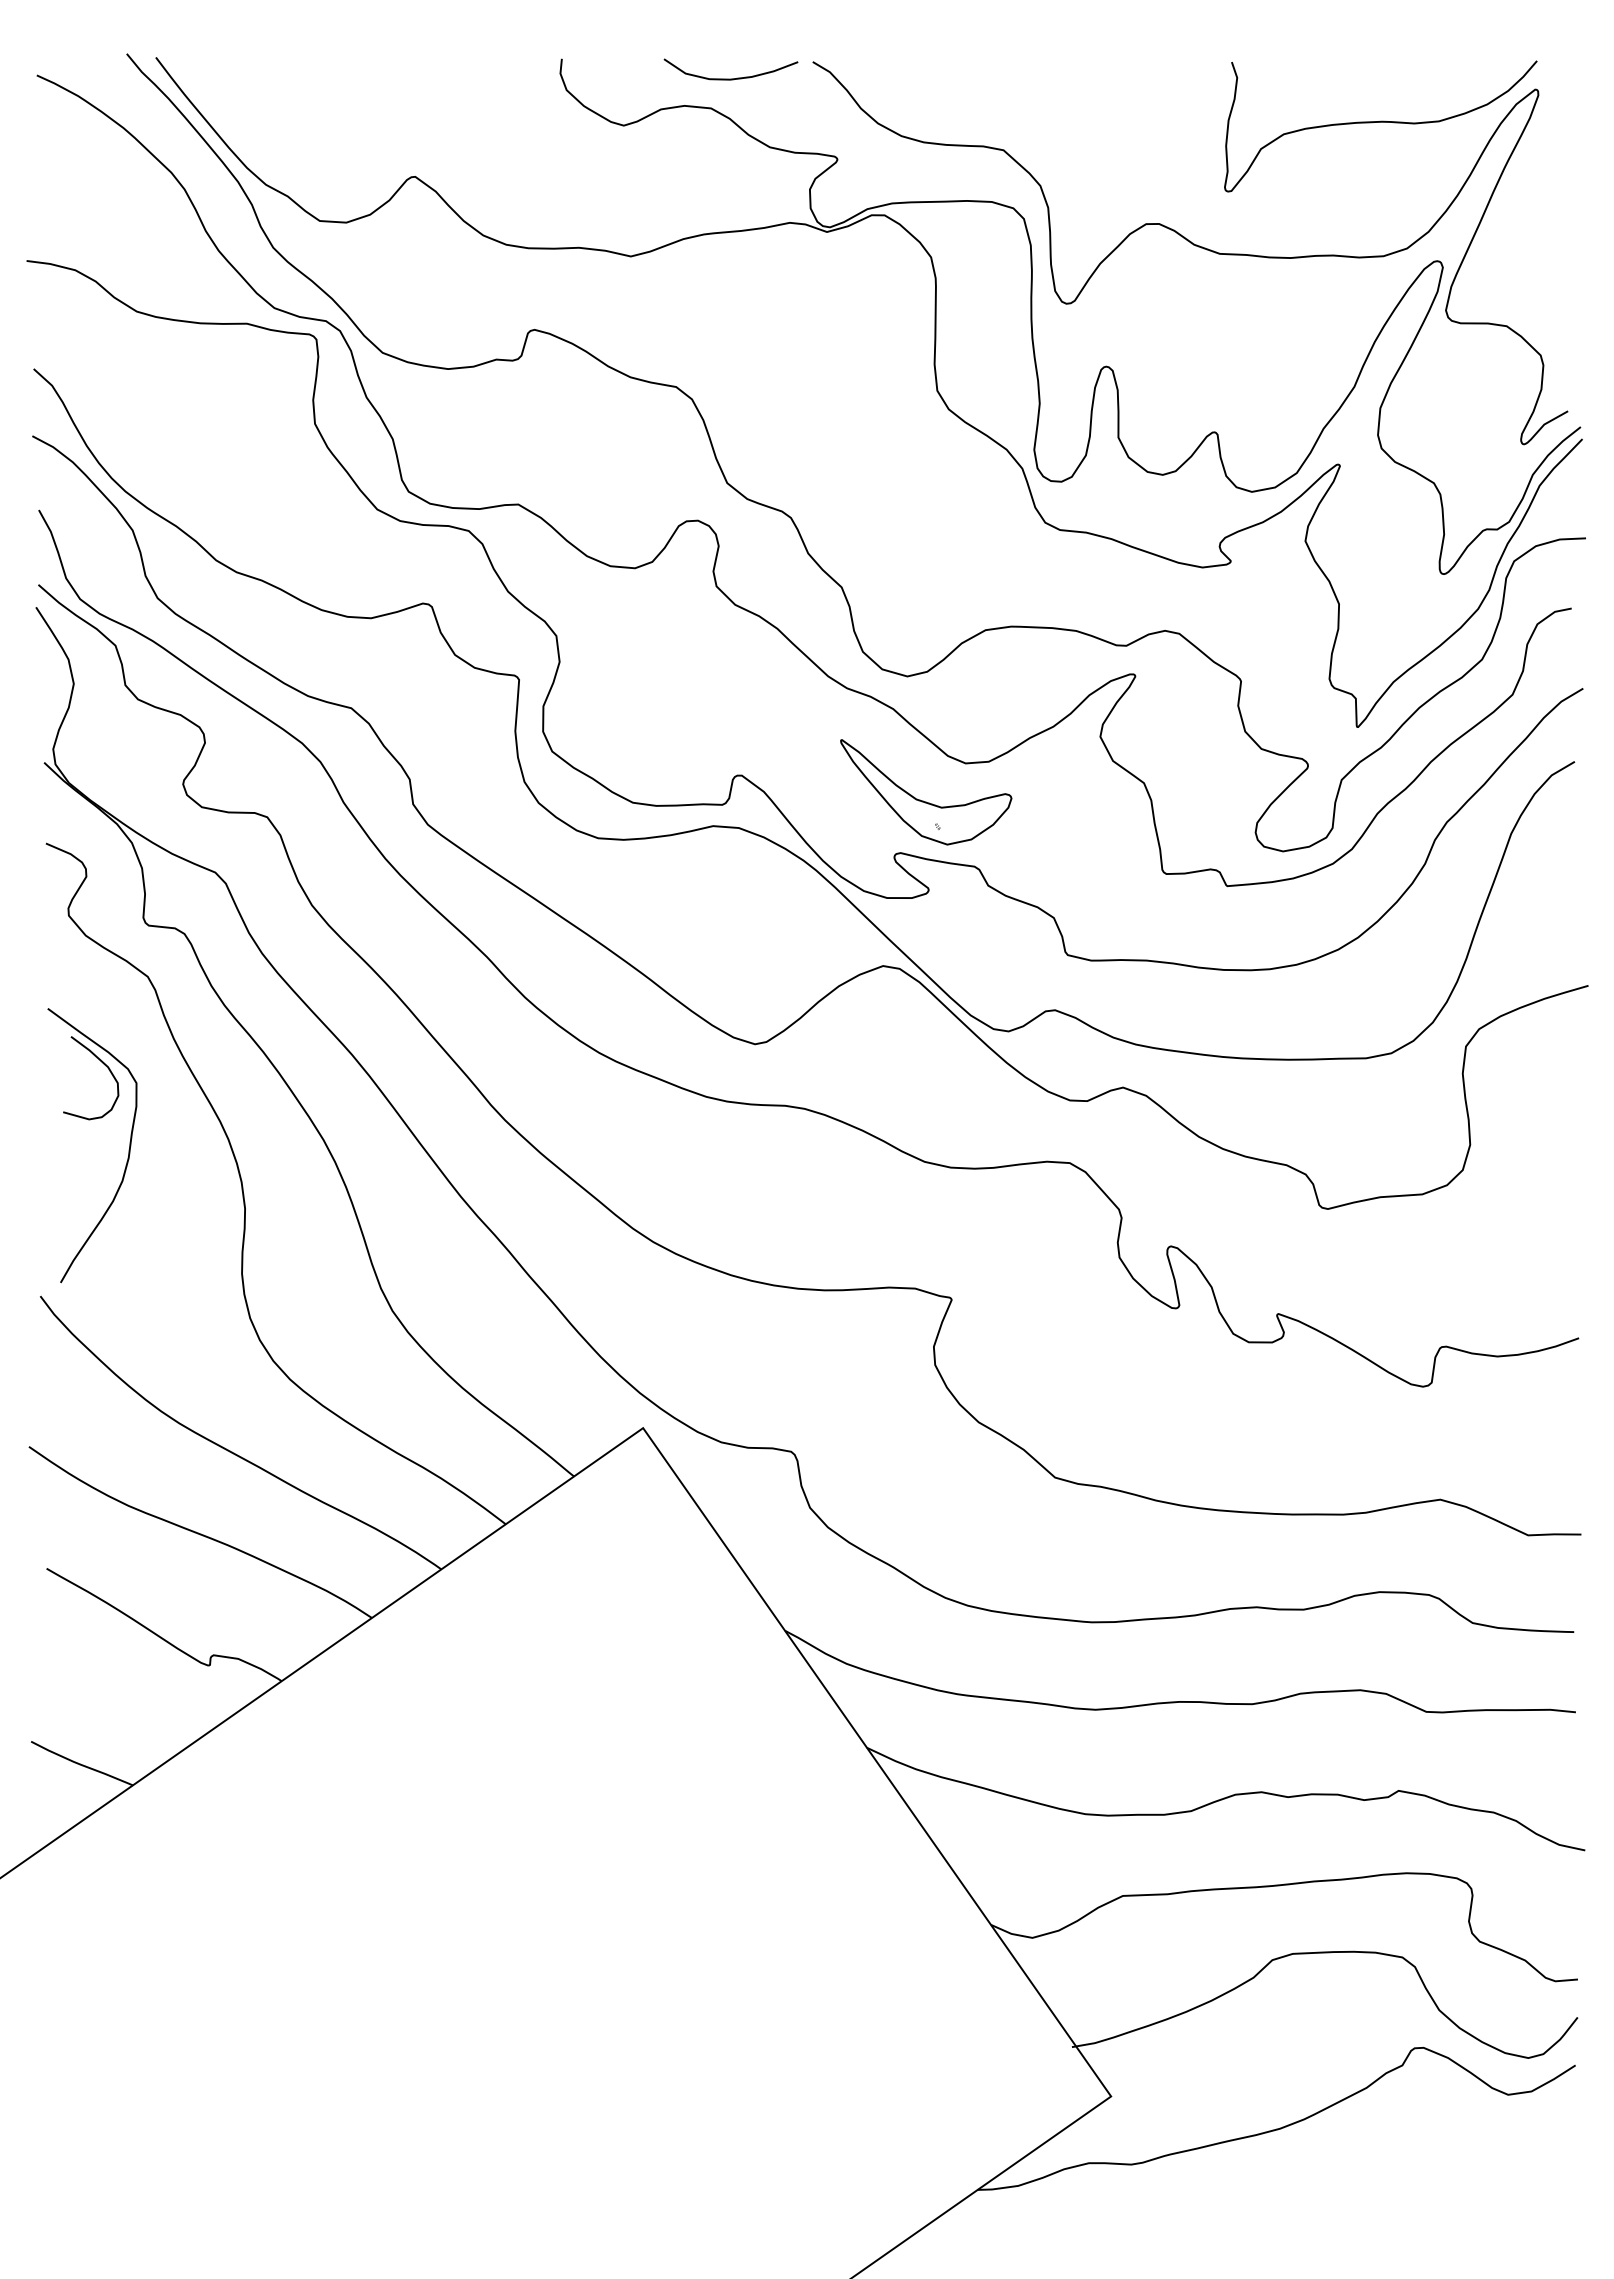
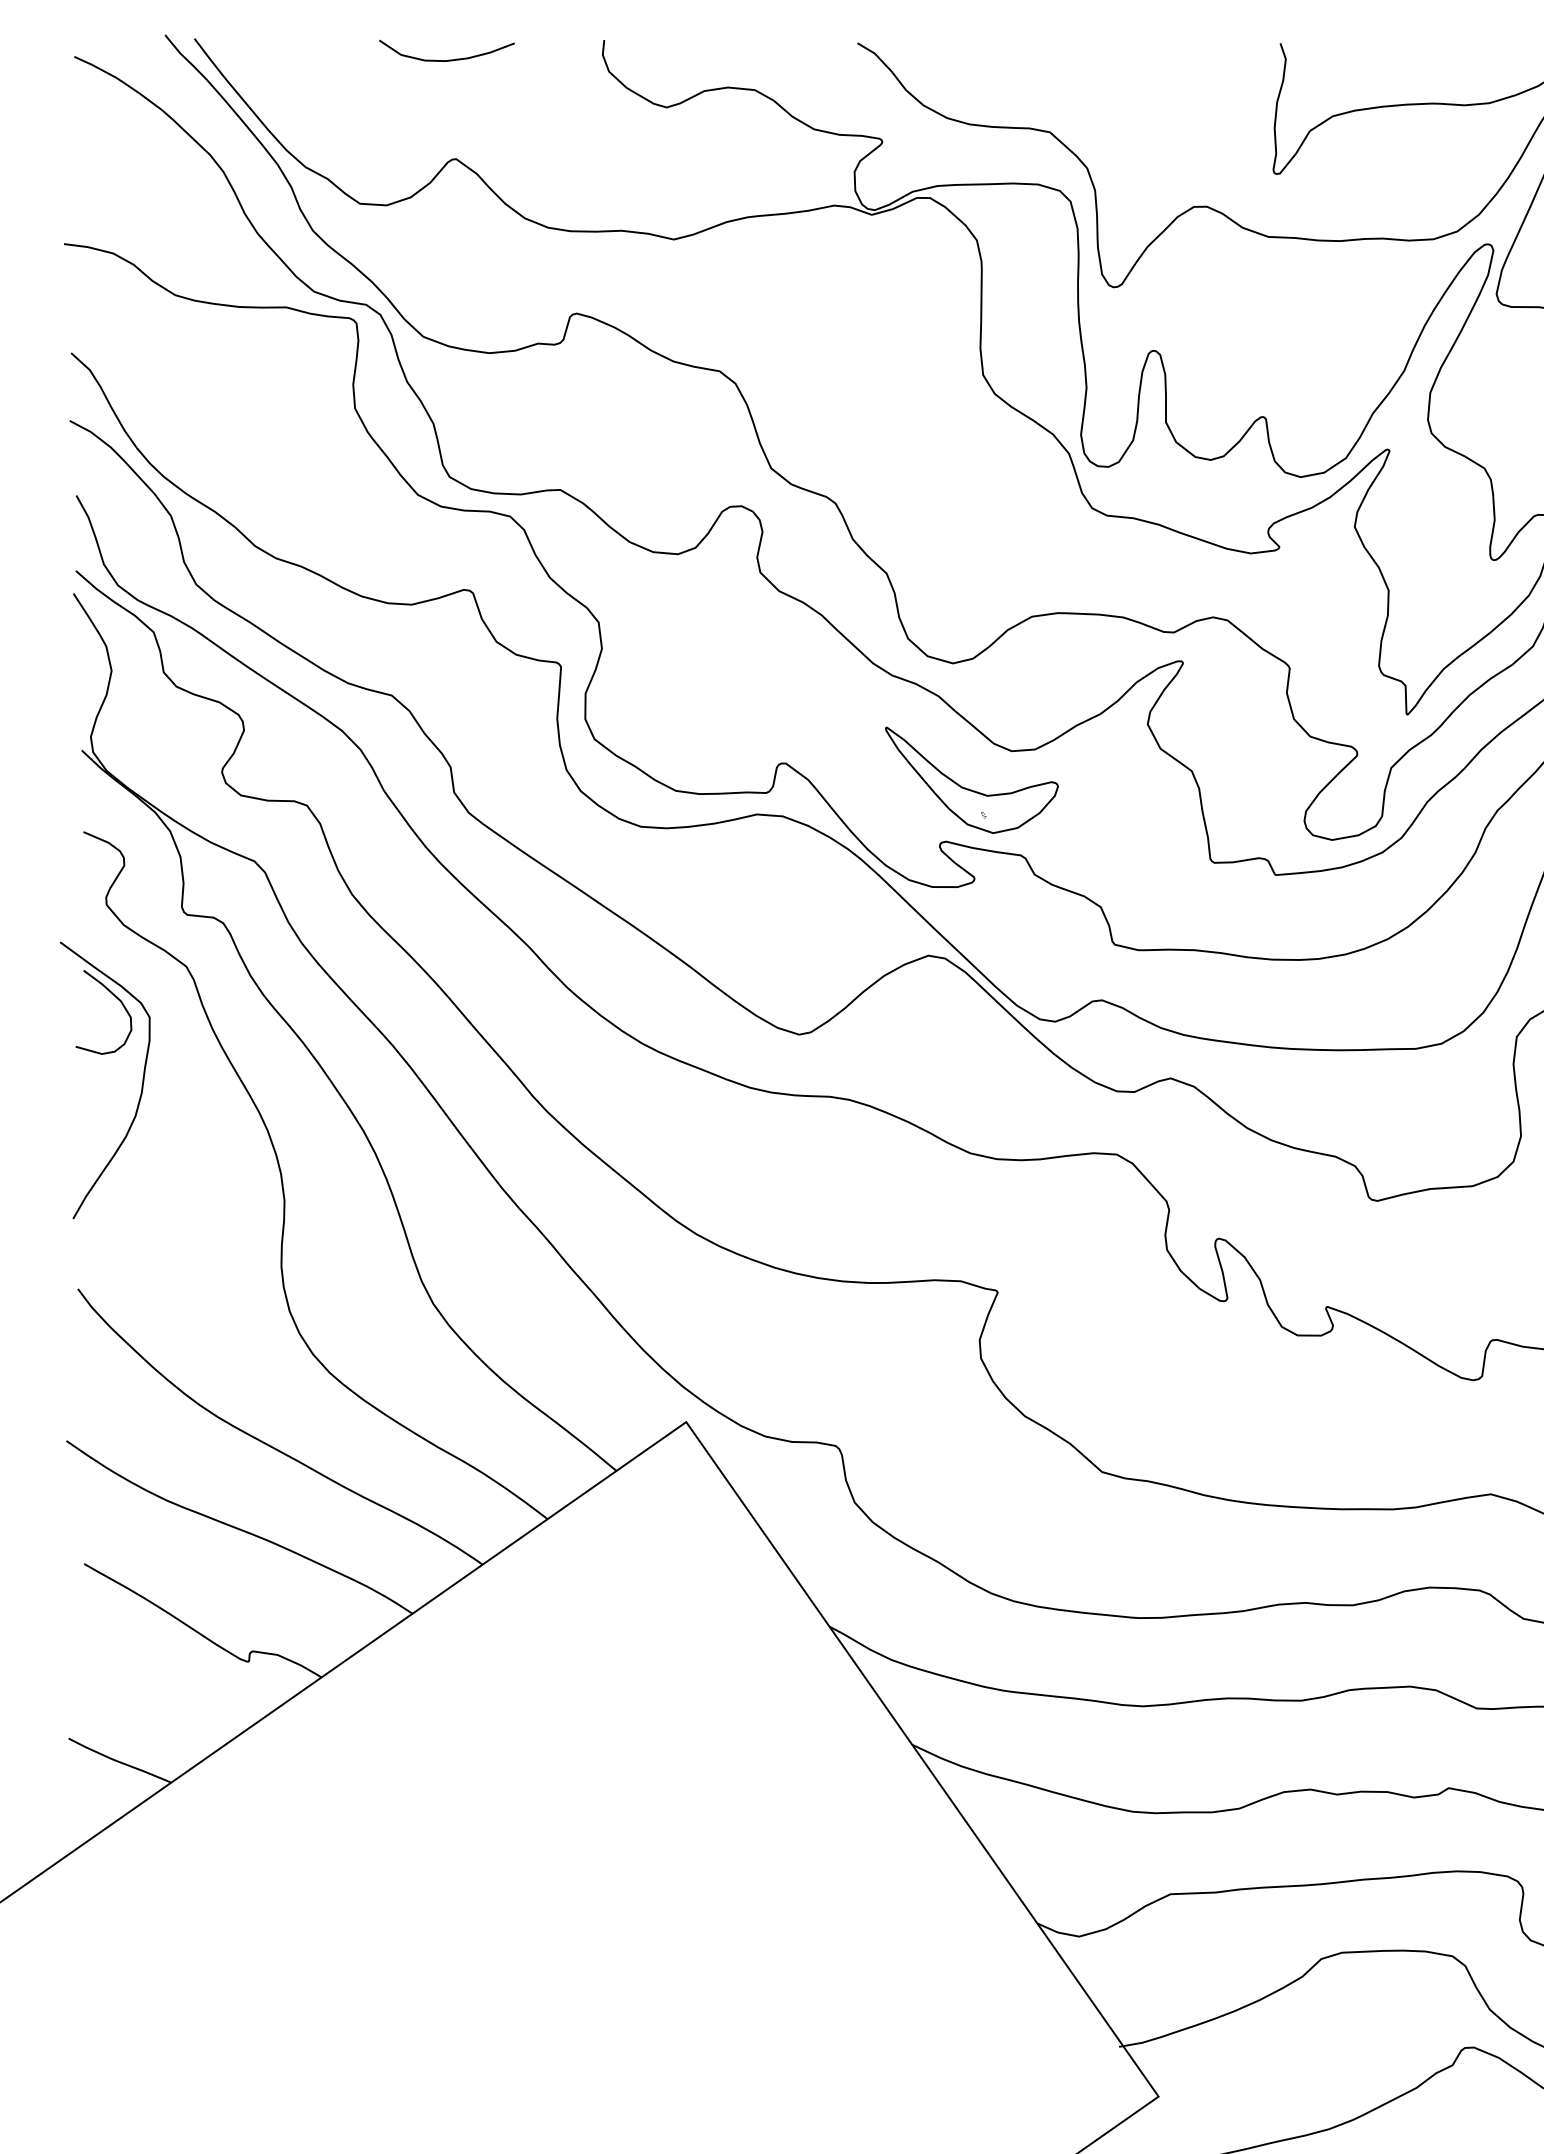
curve: (730, 78) -> (446, 59), moved
part: (90, 1120) -> (103, 1055), moved

